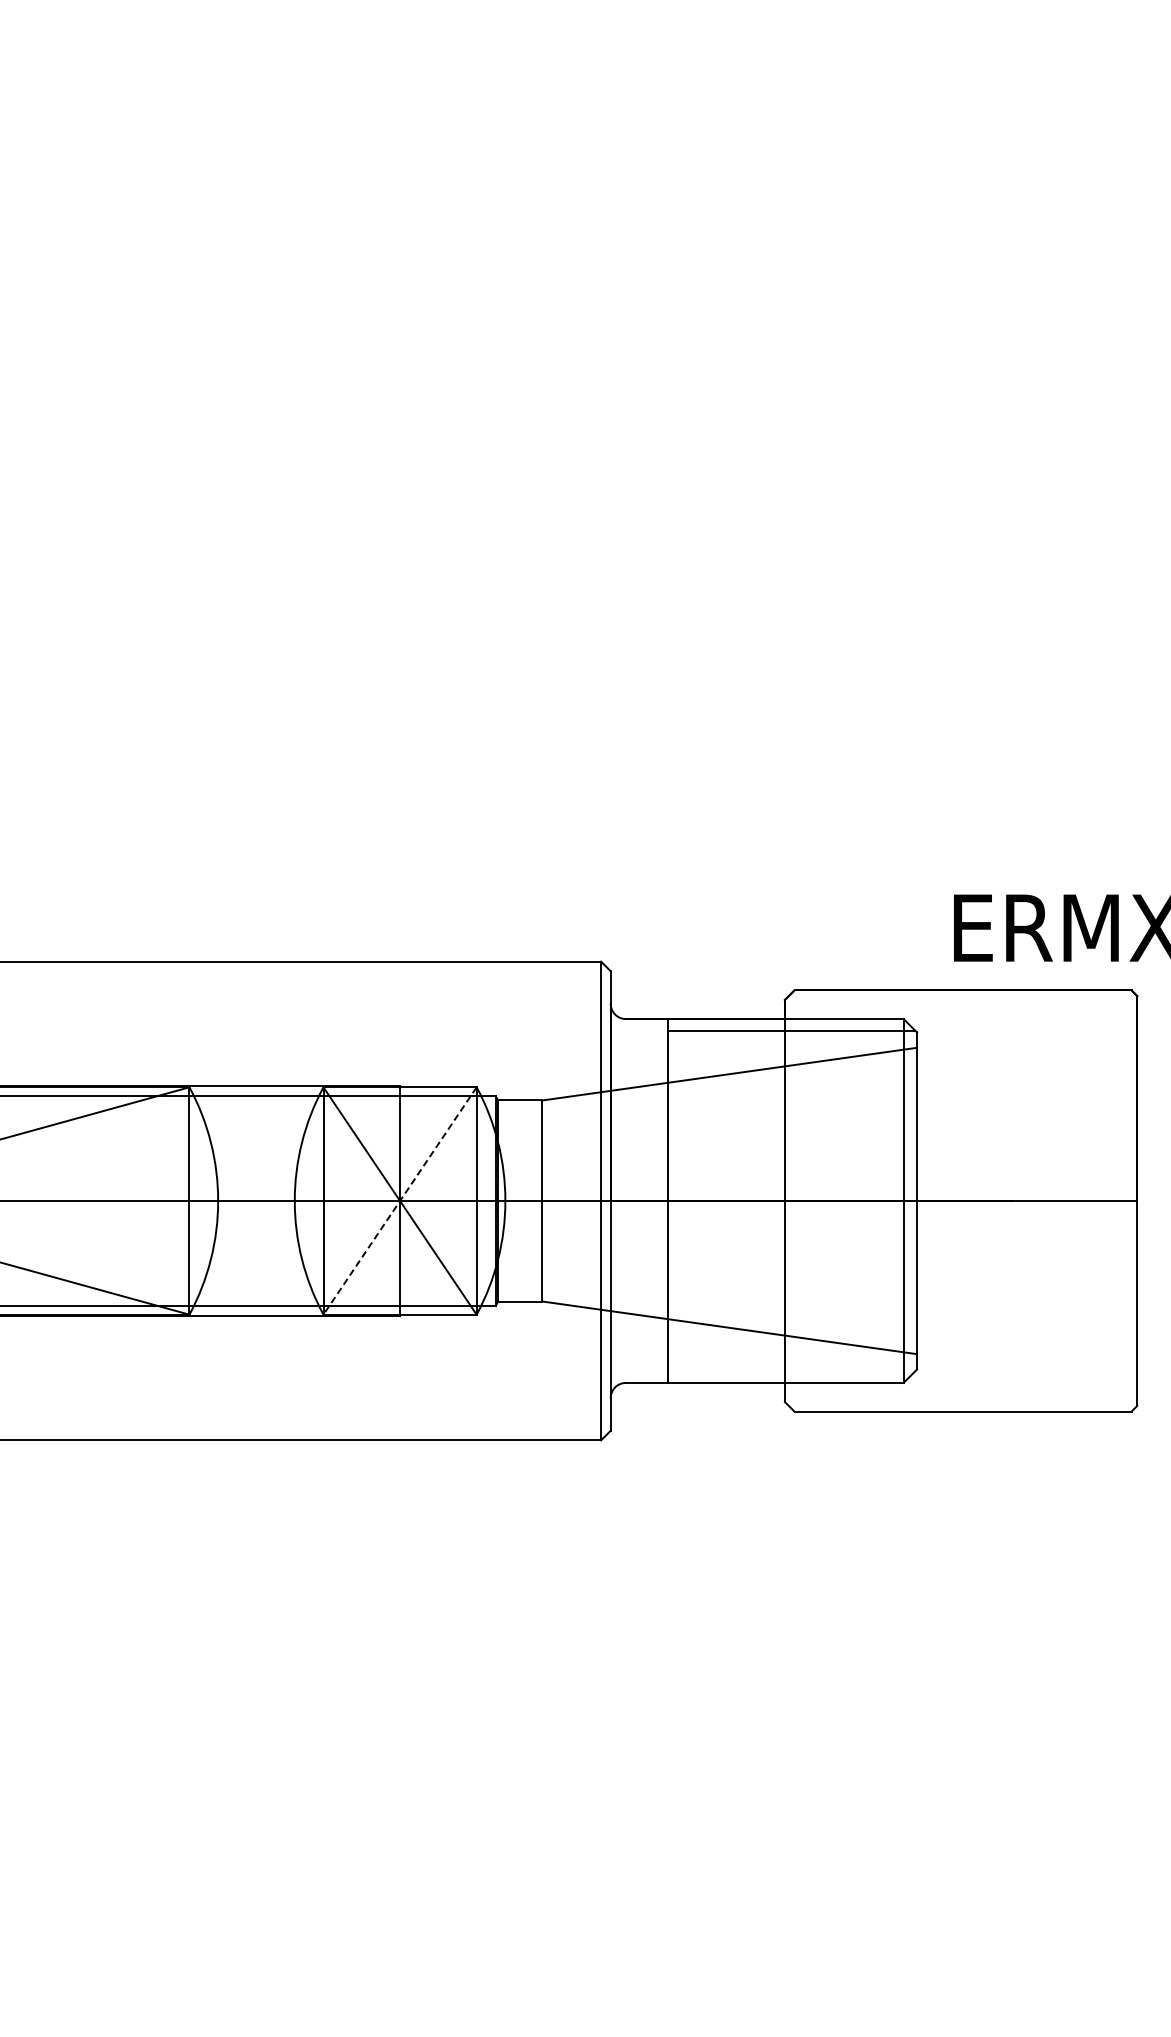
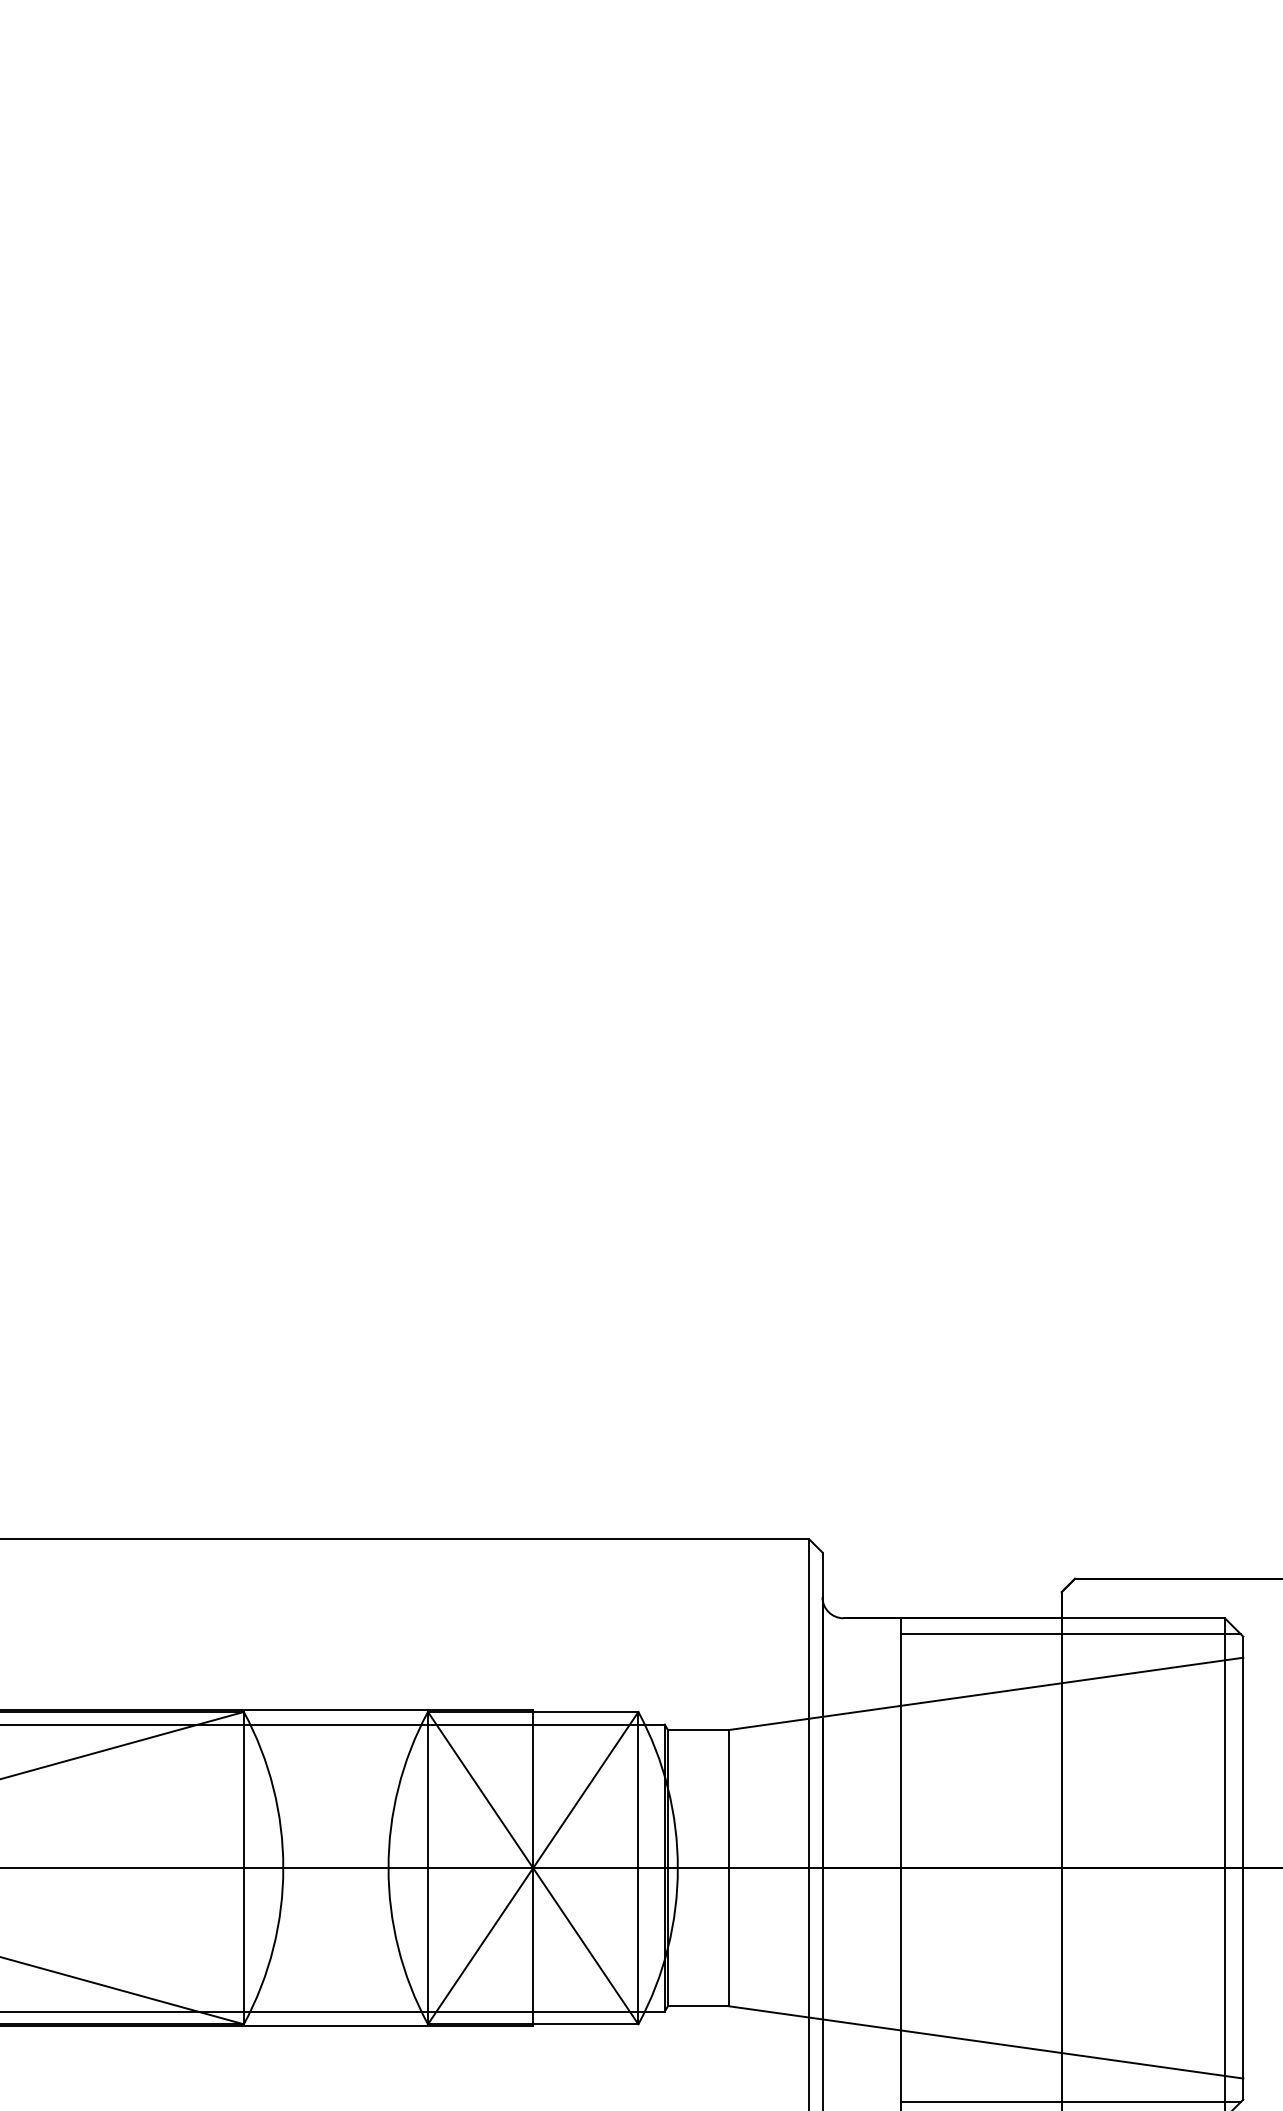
line: (399, 1201) -> (532, 1868), dashed -> solid
line: (791, 1371) -> (1070, 2102), added

